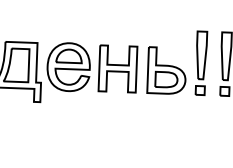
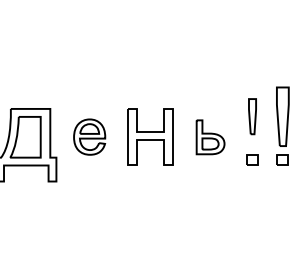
part: (201, 55) -> (252, 116), size x0.6
part: (68, 66) -> (89, 136), size x0.6
part: (166, 71) -> (210, 137), size x0.6

